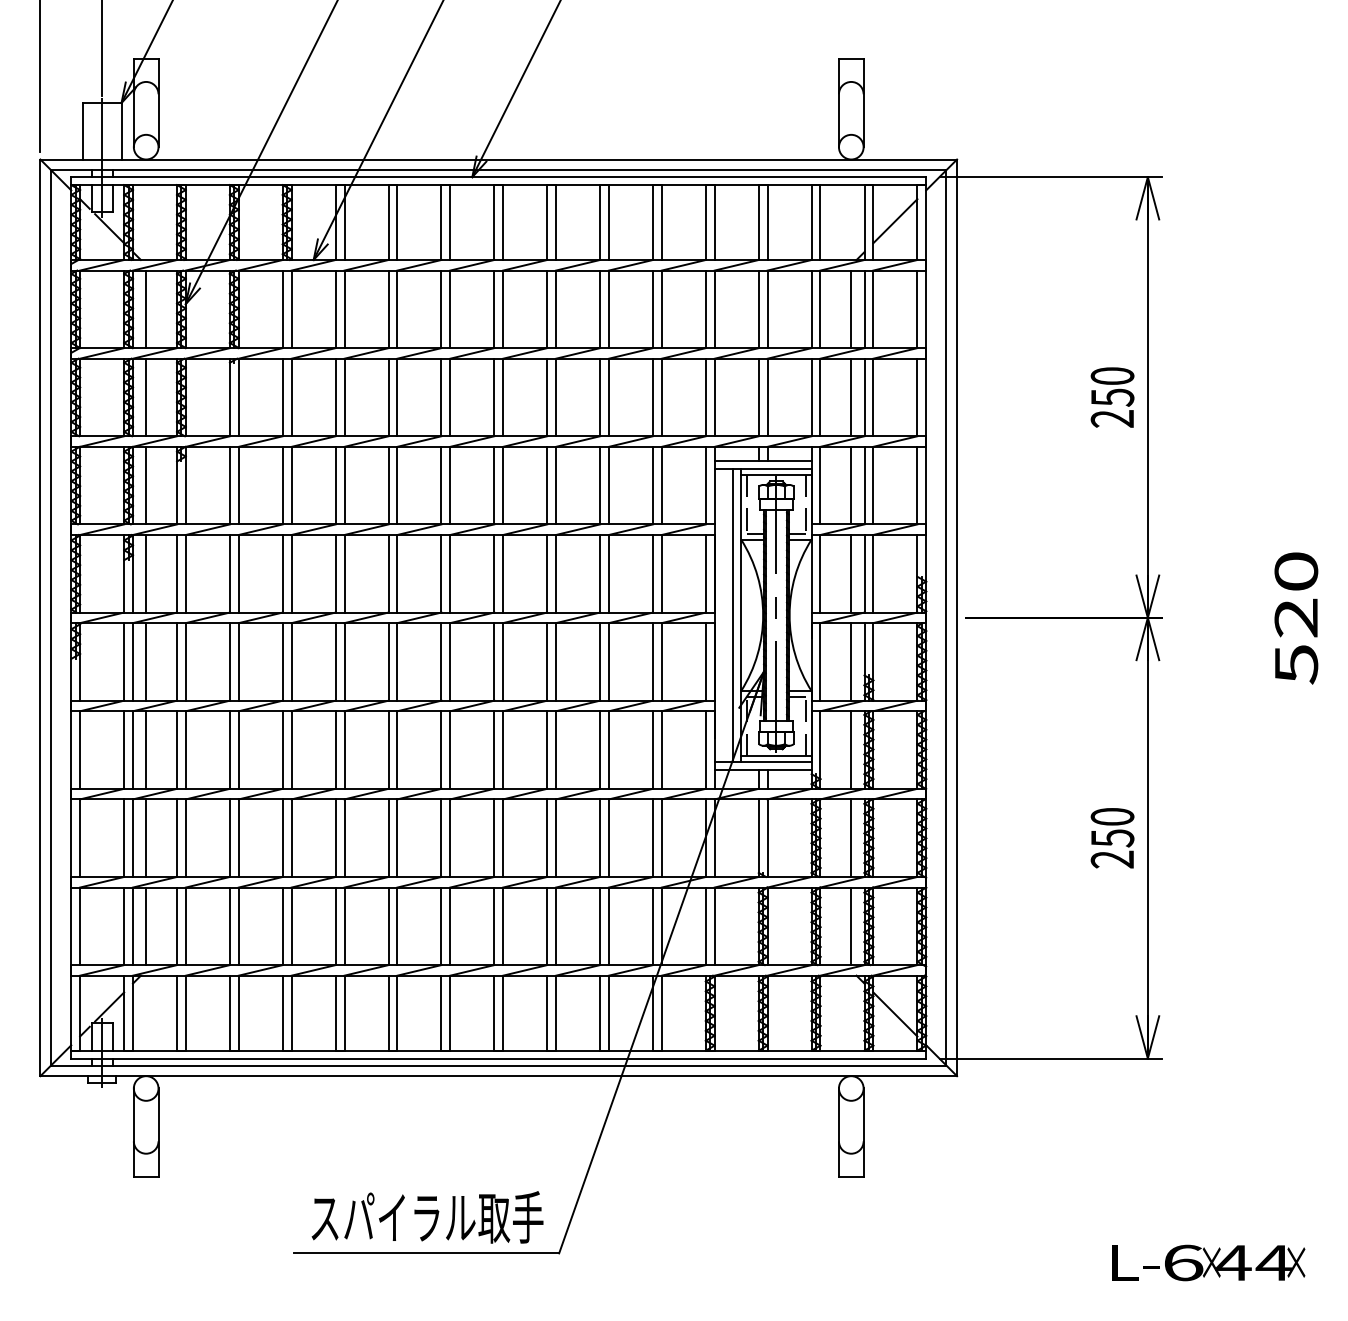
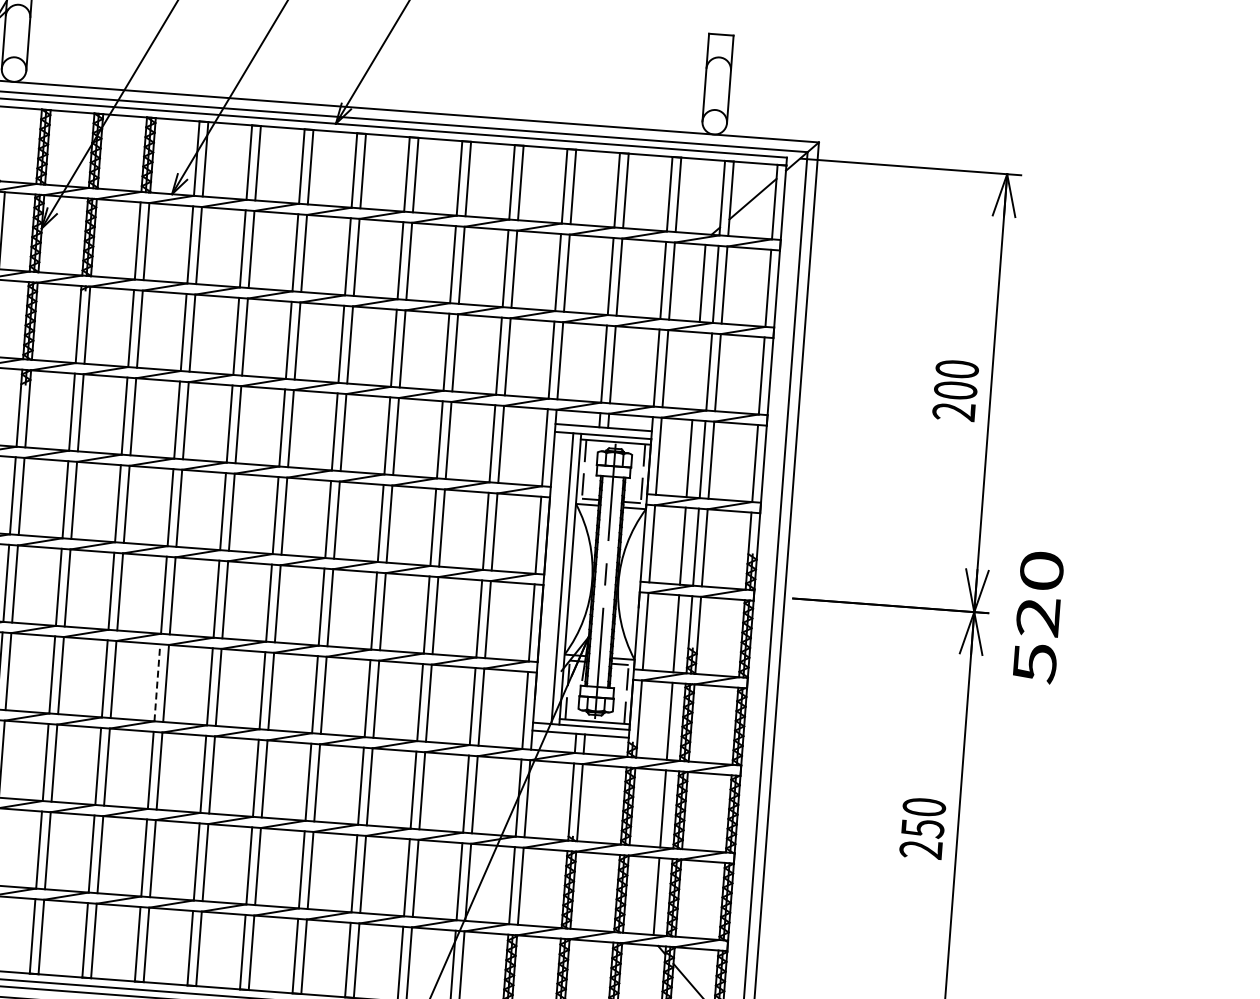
line: (851, 397) -> (696, 371), removed
text: (1112, 397) -> (955, 390), 250 -> 200
text: (1296, 618) -> (1038, 617), moved
line: (335, 750) -> (157, 683), solid -> dashed

